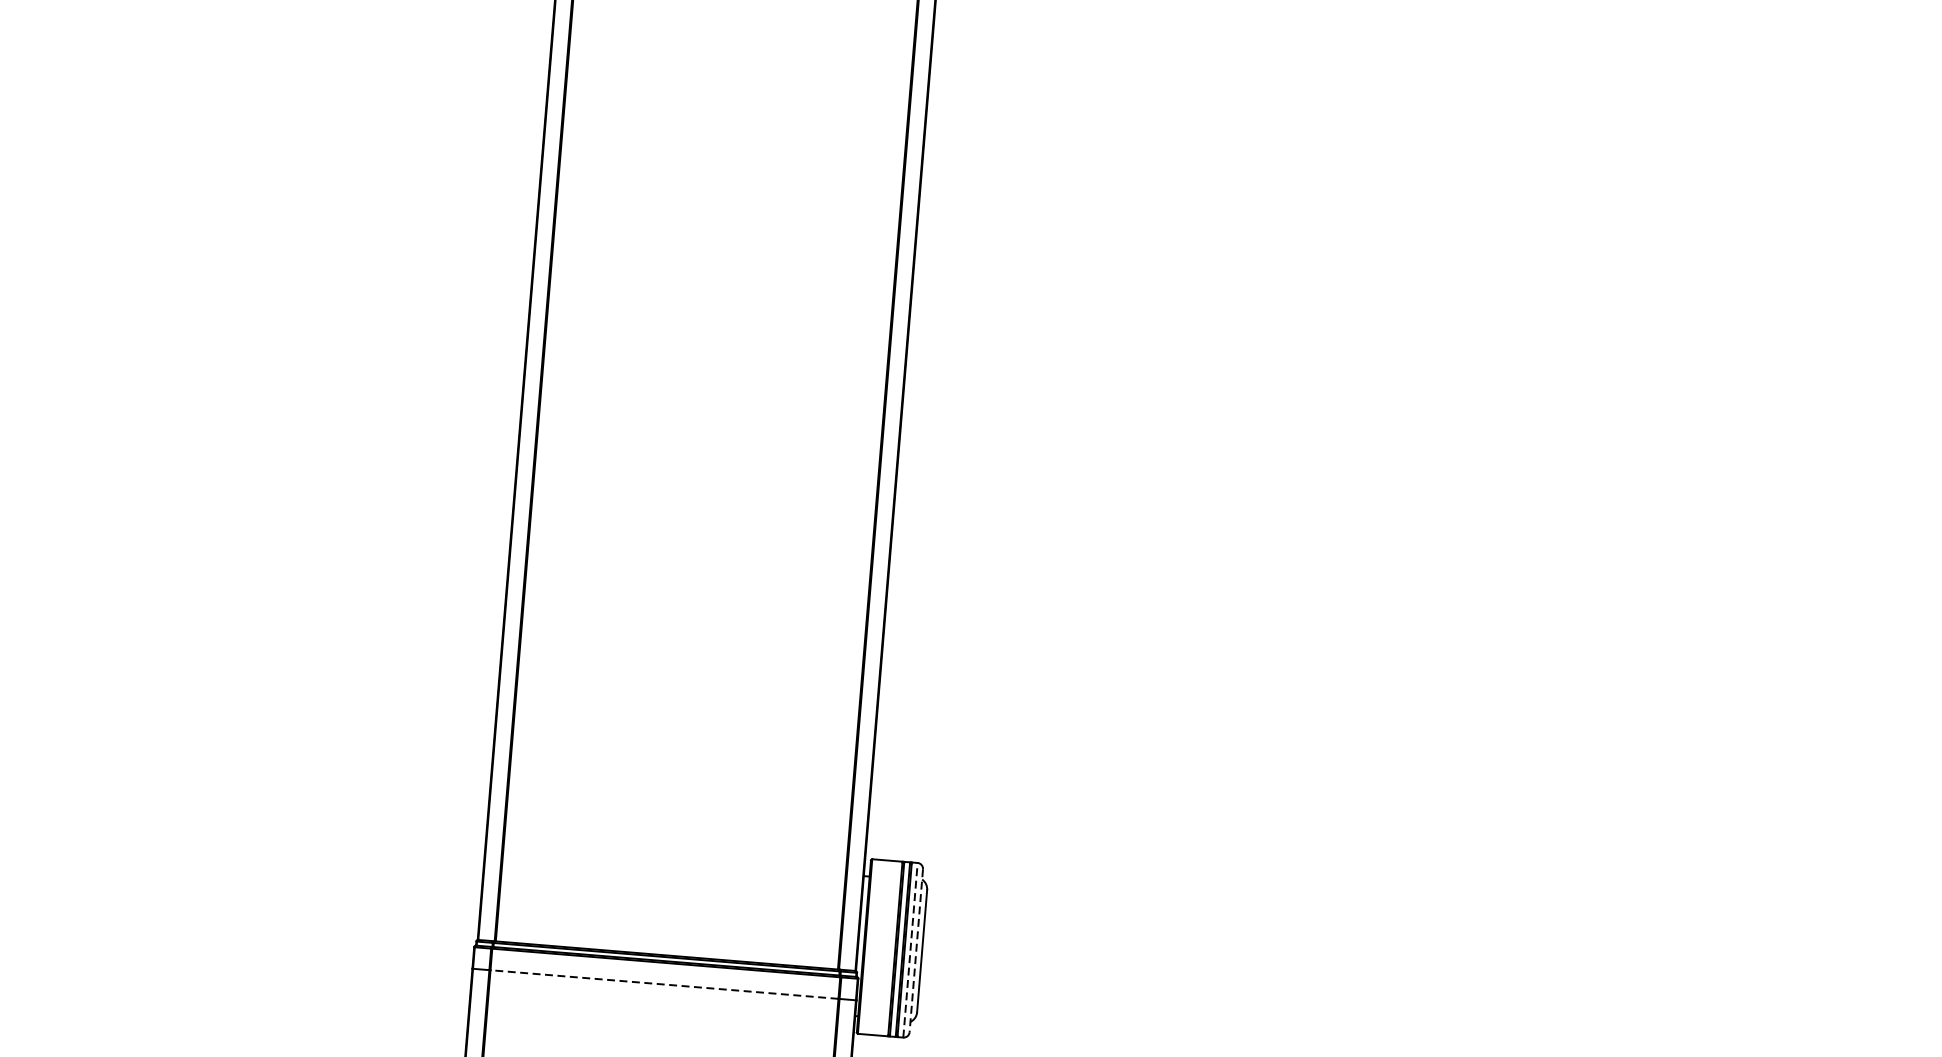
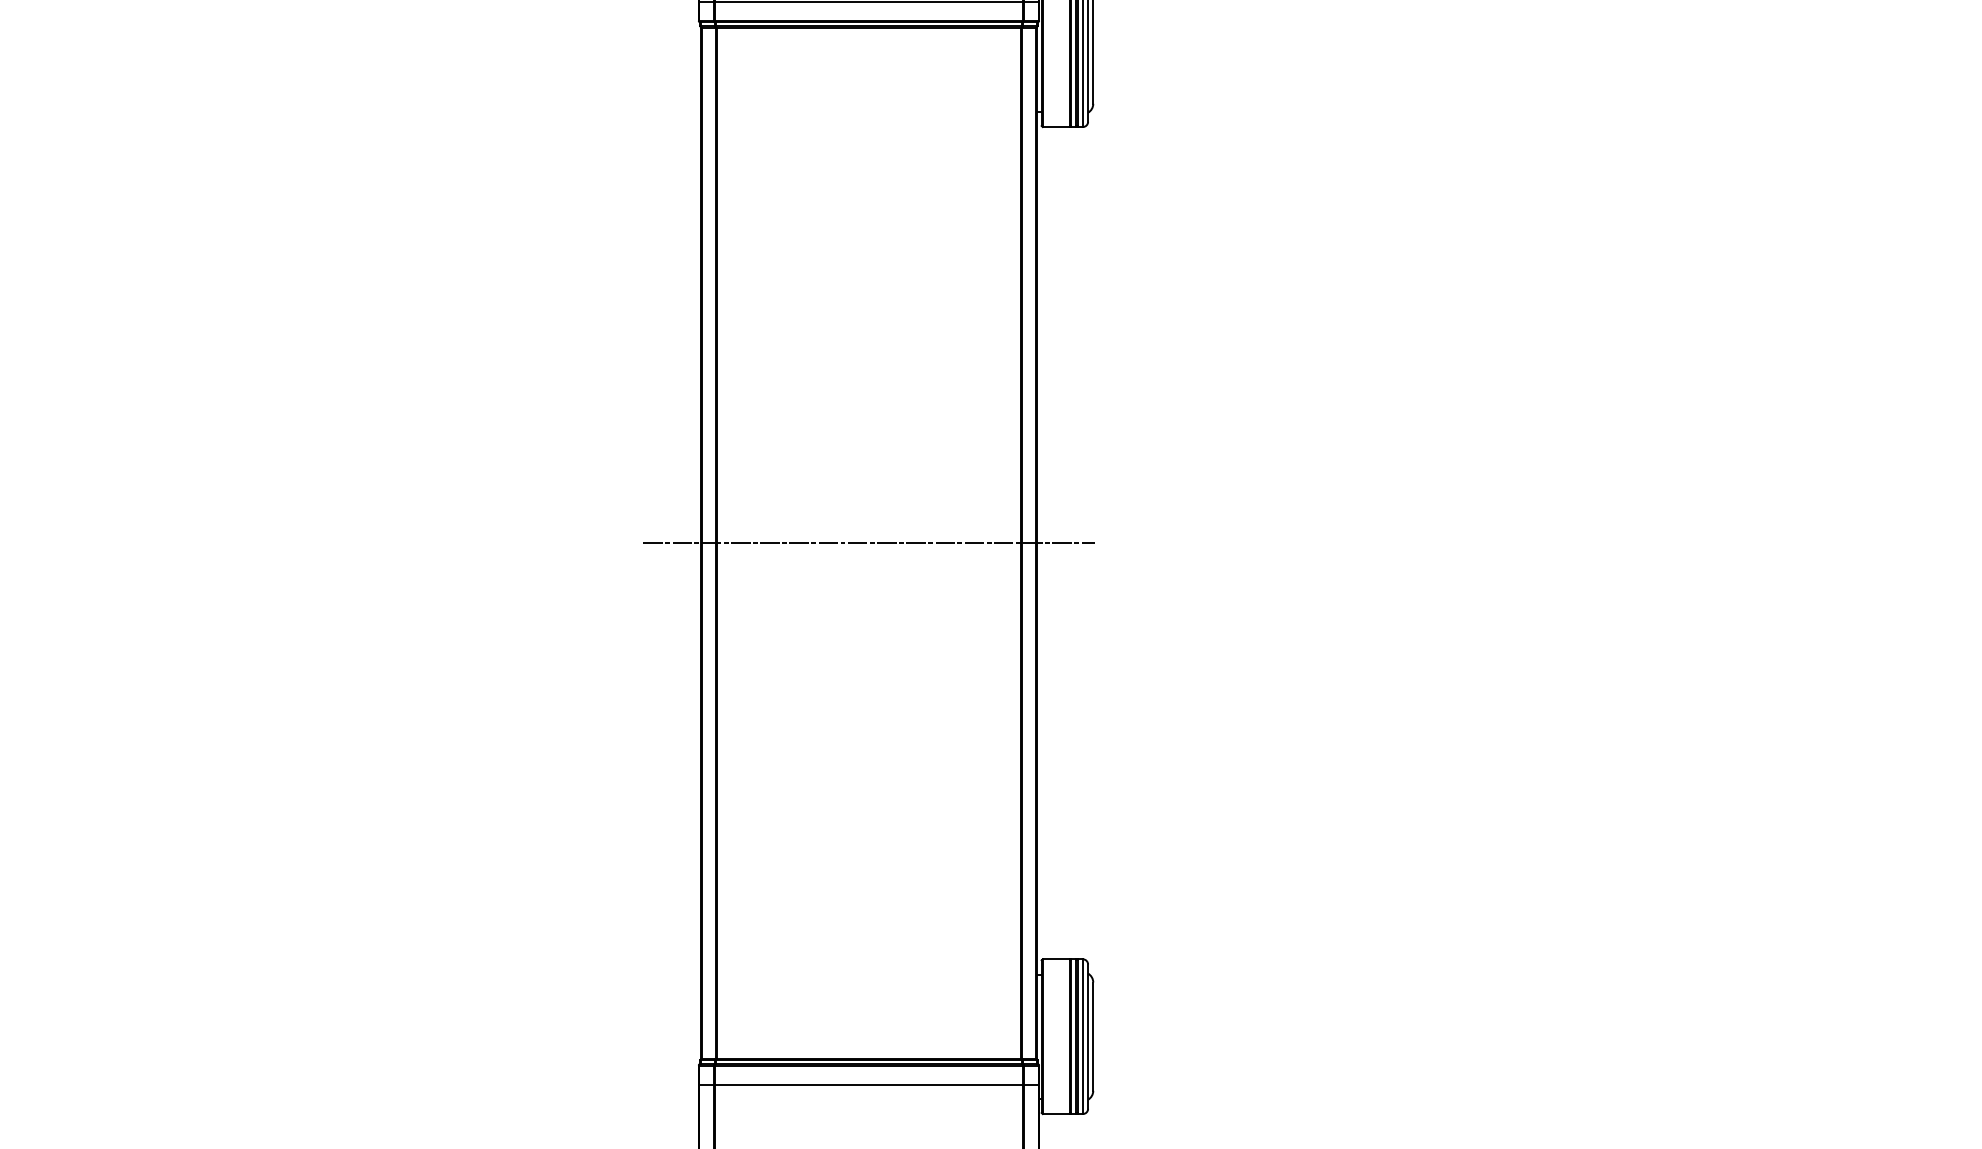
line: (714, 373) -> (868, 543), added
line: (909, 950) -> (1082, 1036), dashed -> solid
line: (916, 951) -> (1088, 1037), dashed -> solid
line: (663, 984) -> (868, 1084), dashed -> solid

